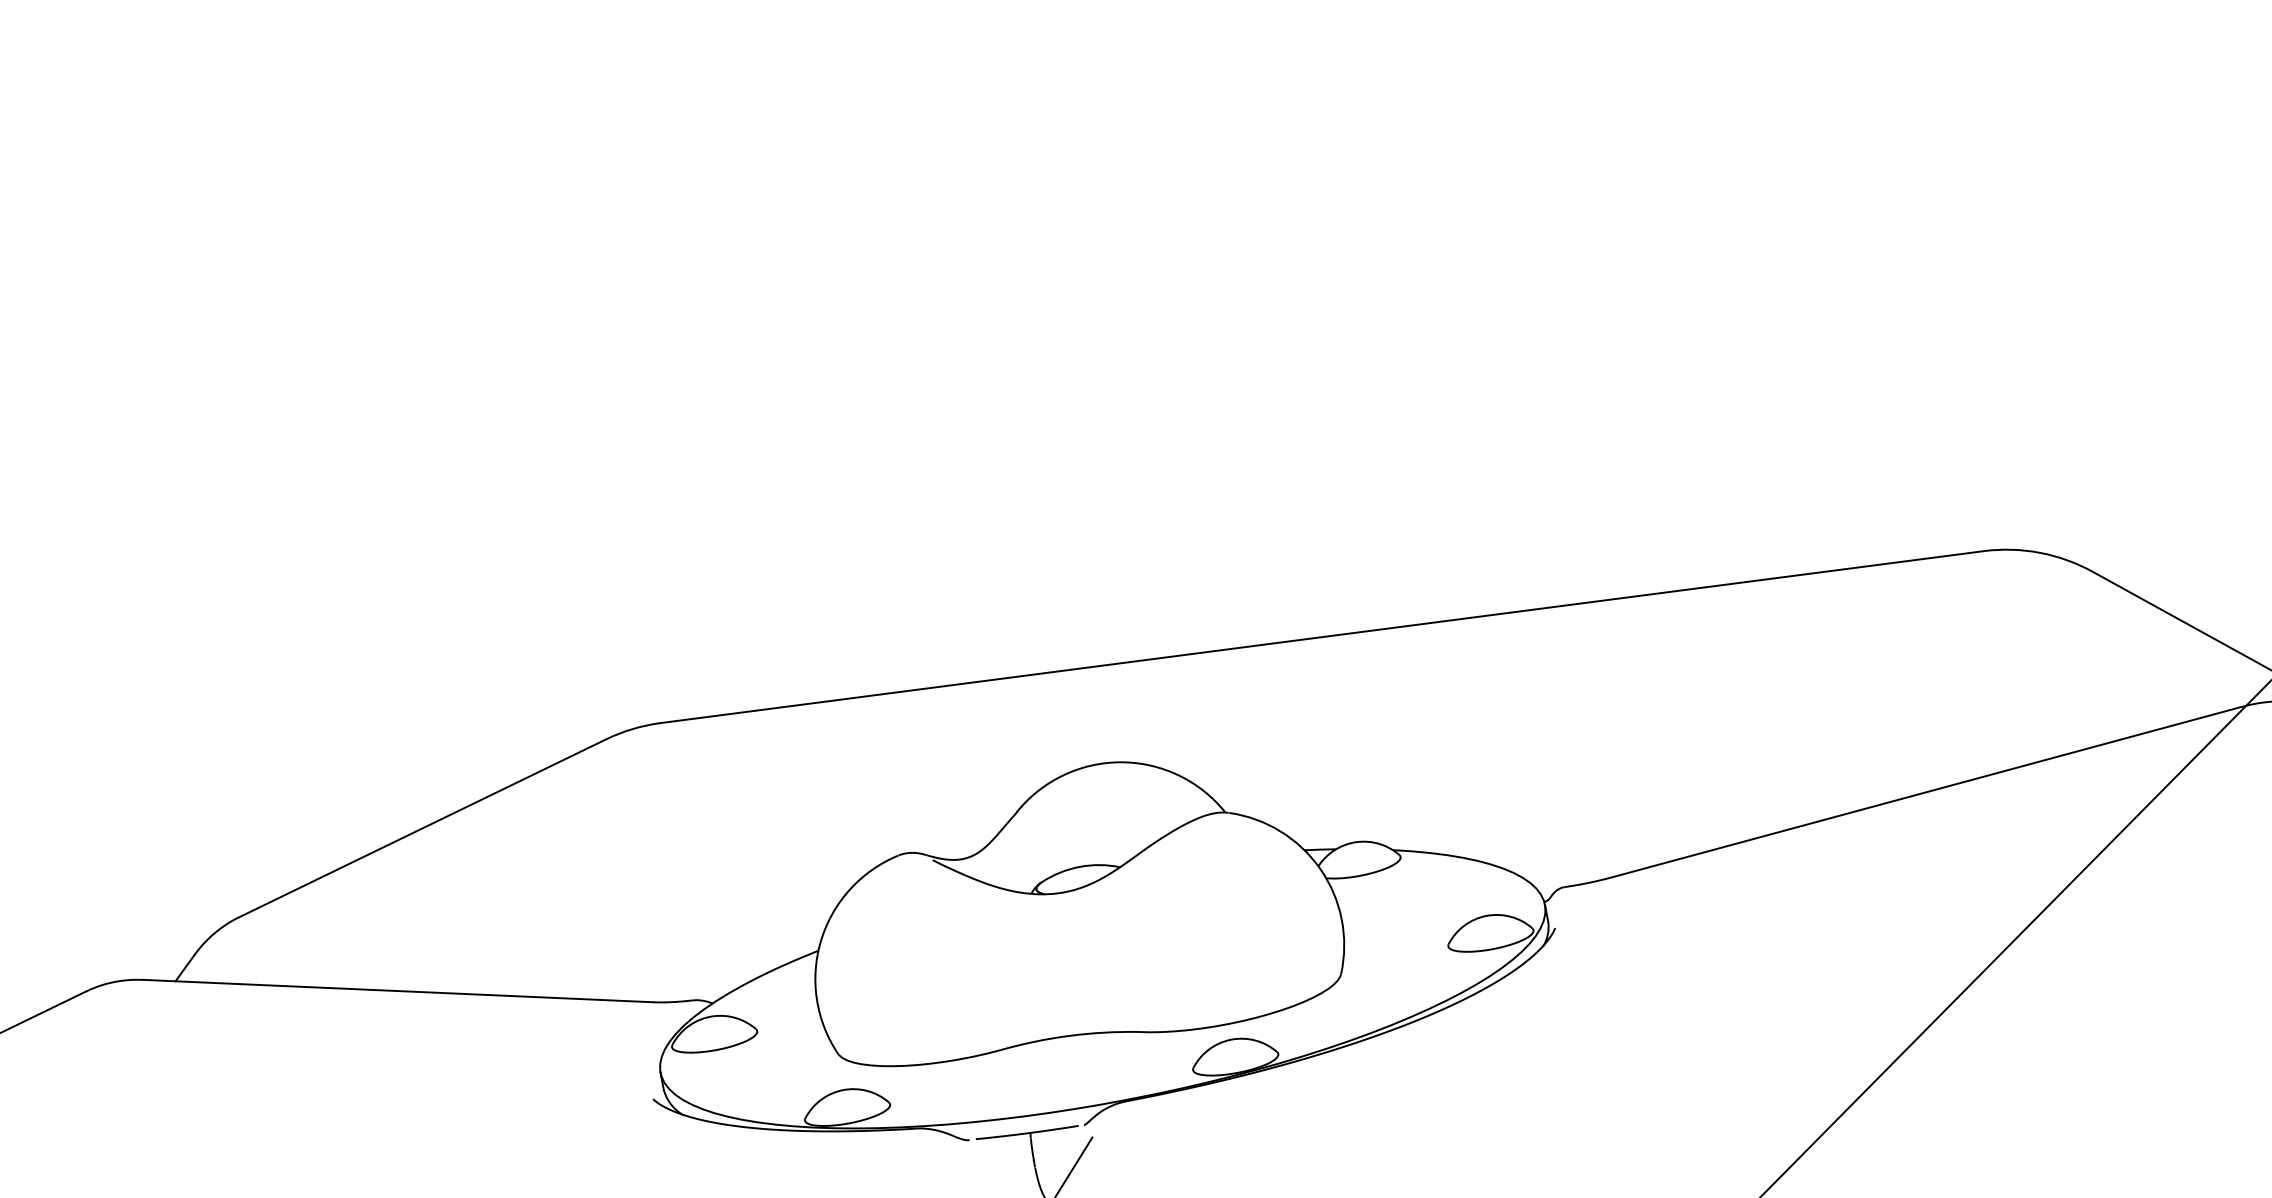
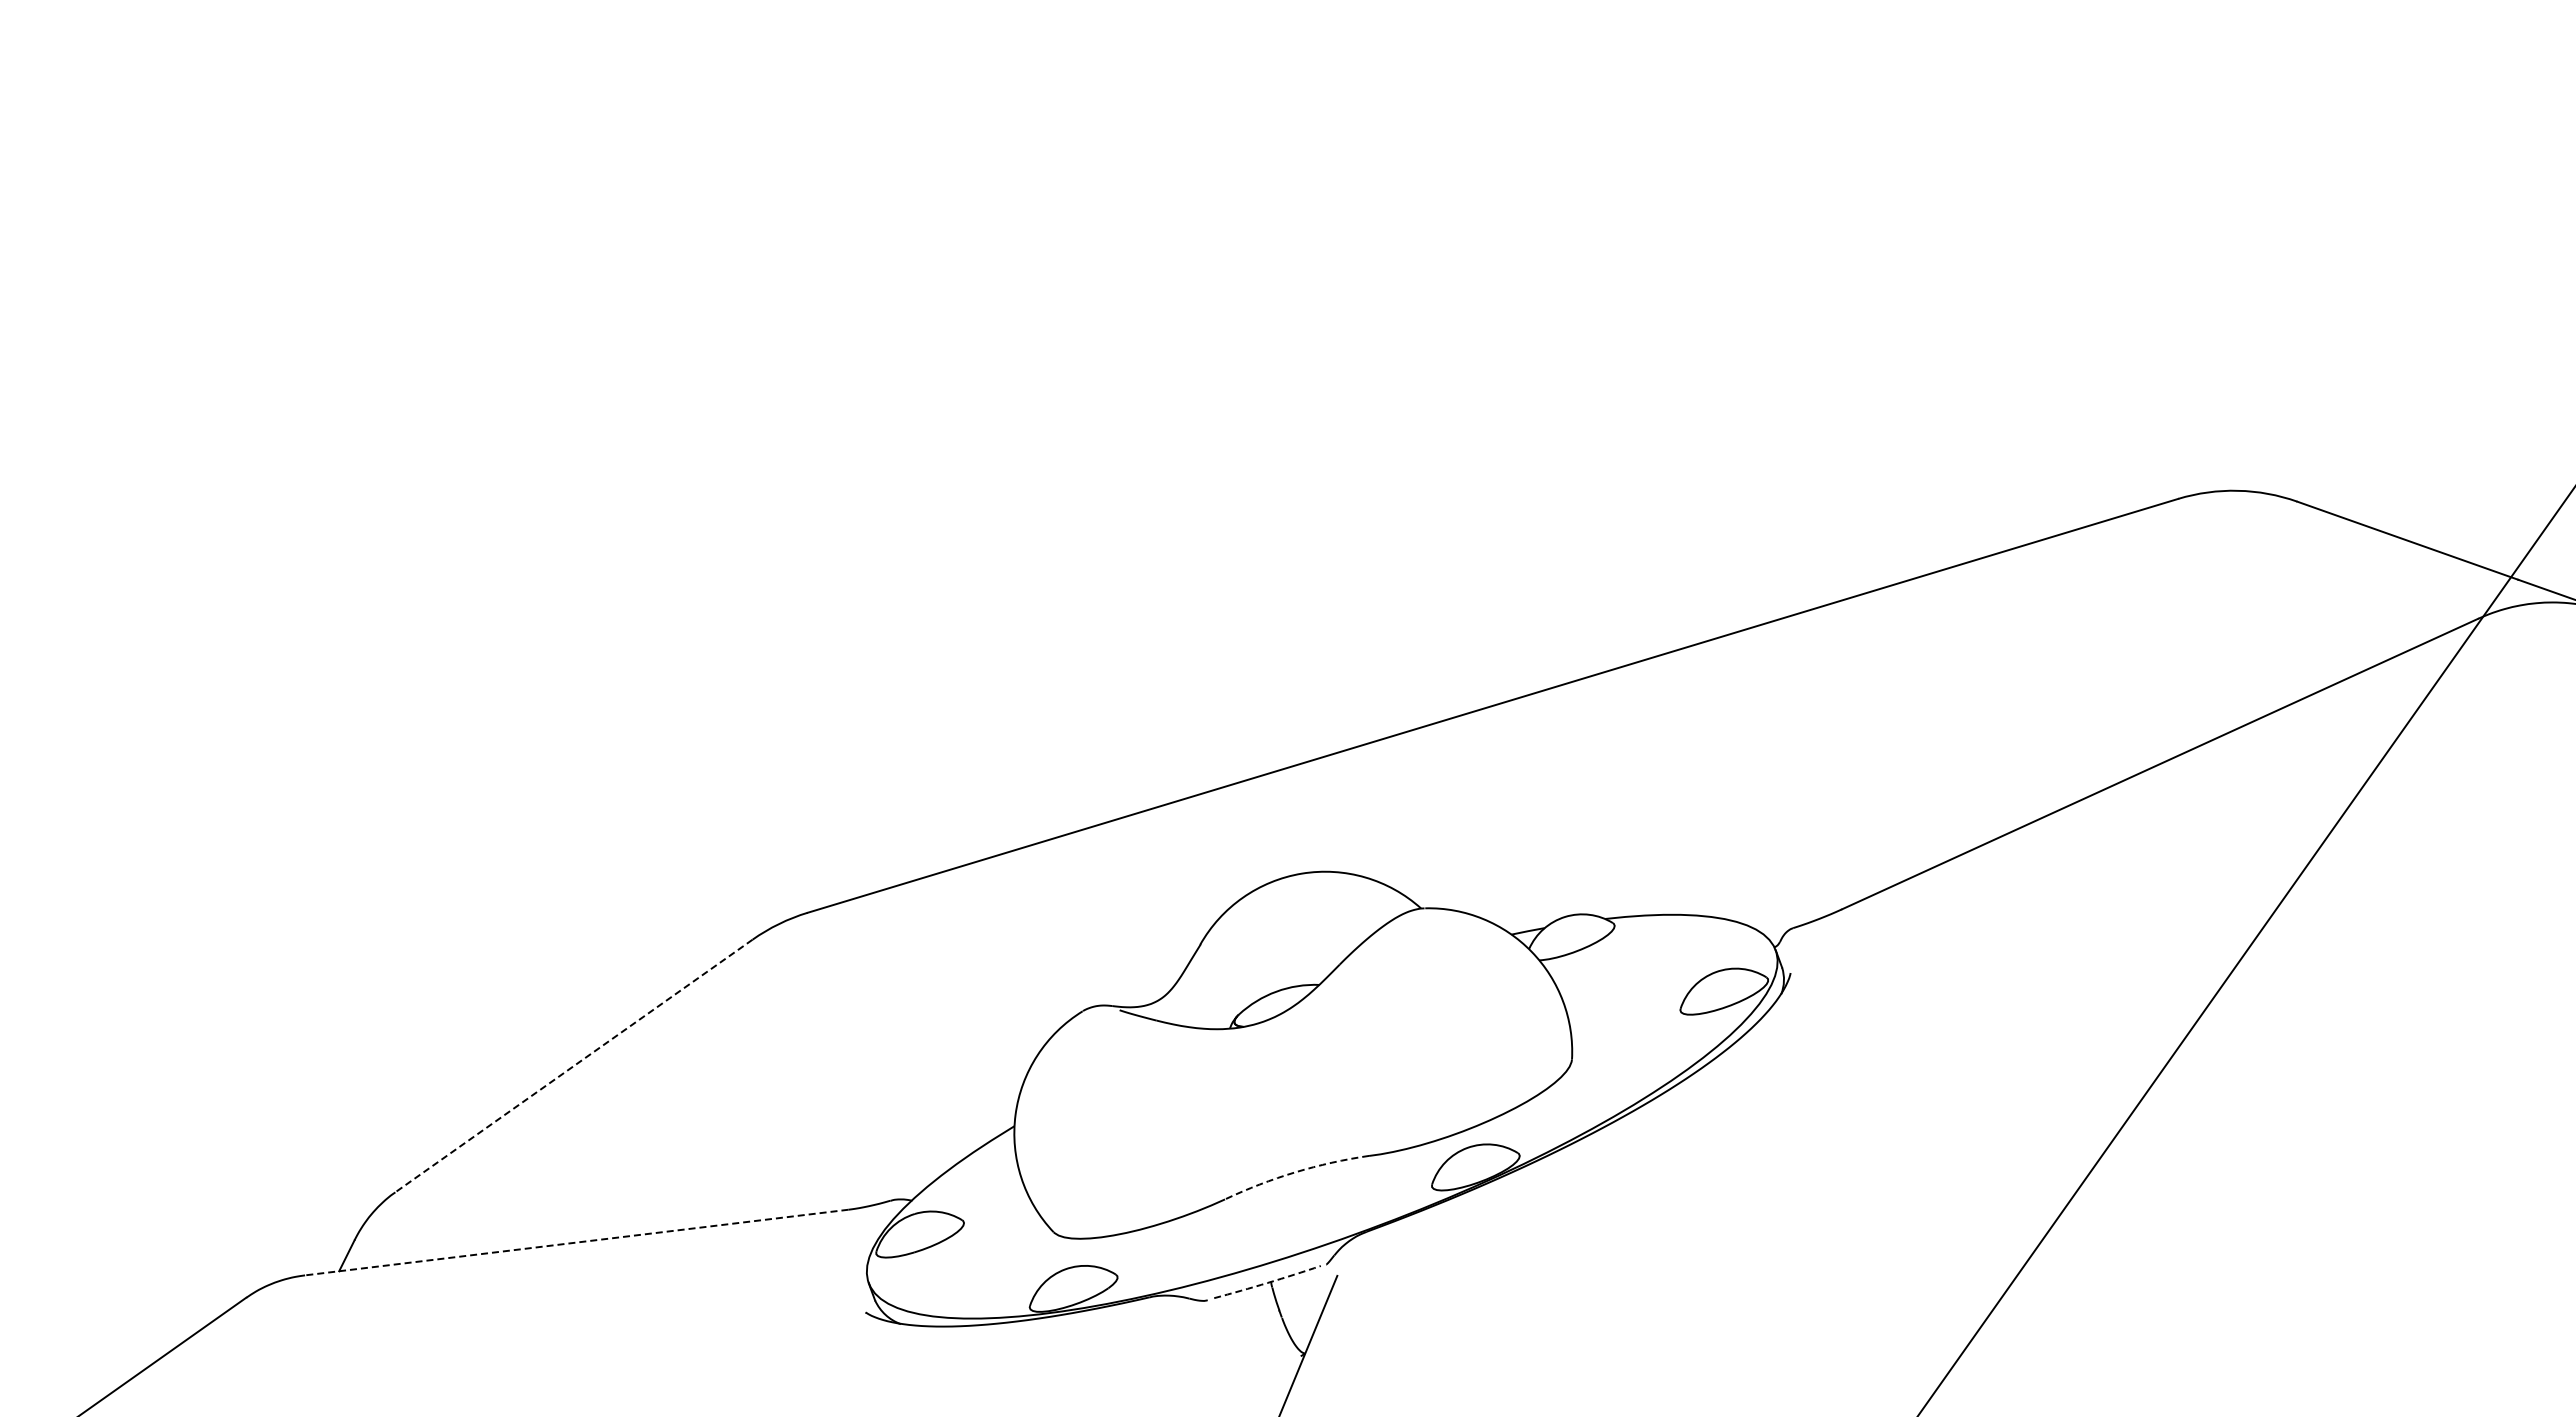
line: (422, 828) -> (573, 1066), solid -> dashed
line: (398, 990) -> (576, 1242), solid -> dashed
arc: (1069, 1036) -> (1295, 1172), solid -> dashed
arc: (1027, 1132) -> (1267, 1282), solid -> dashed

